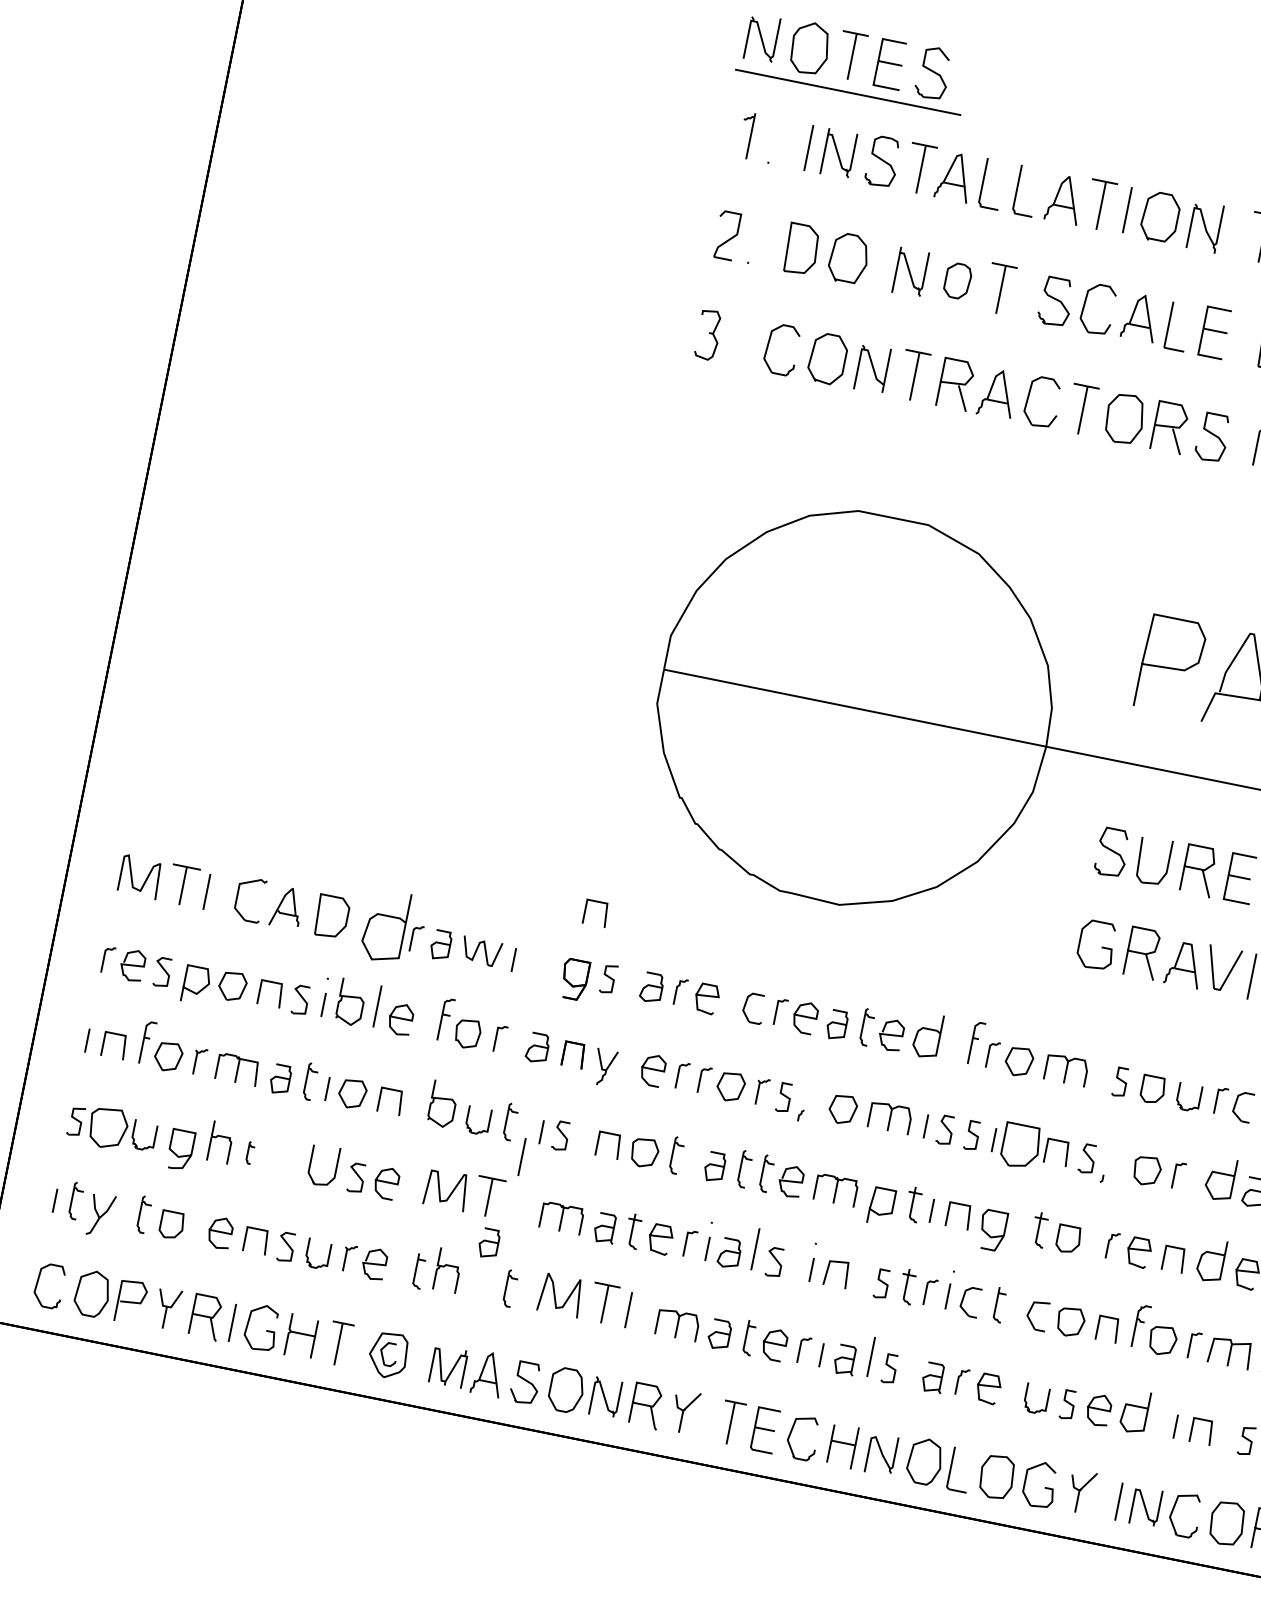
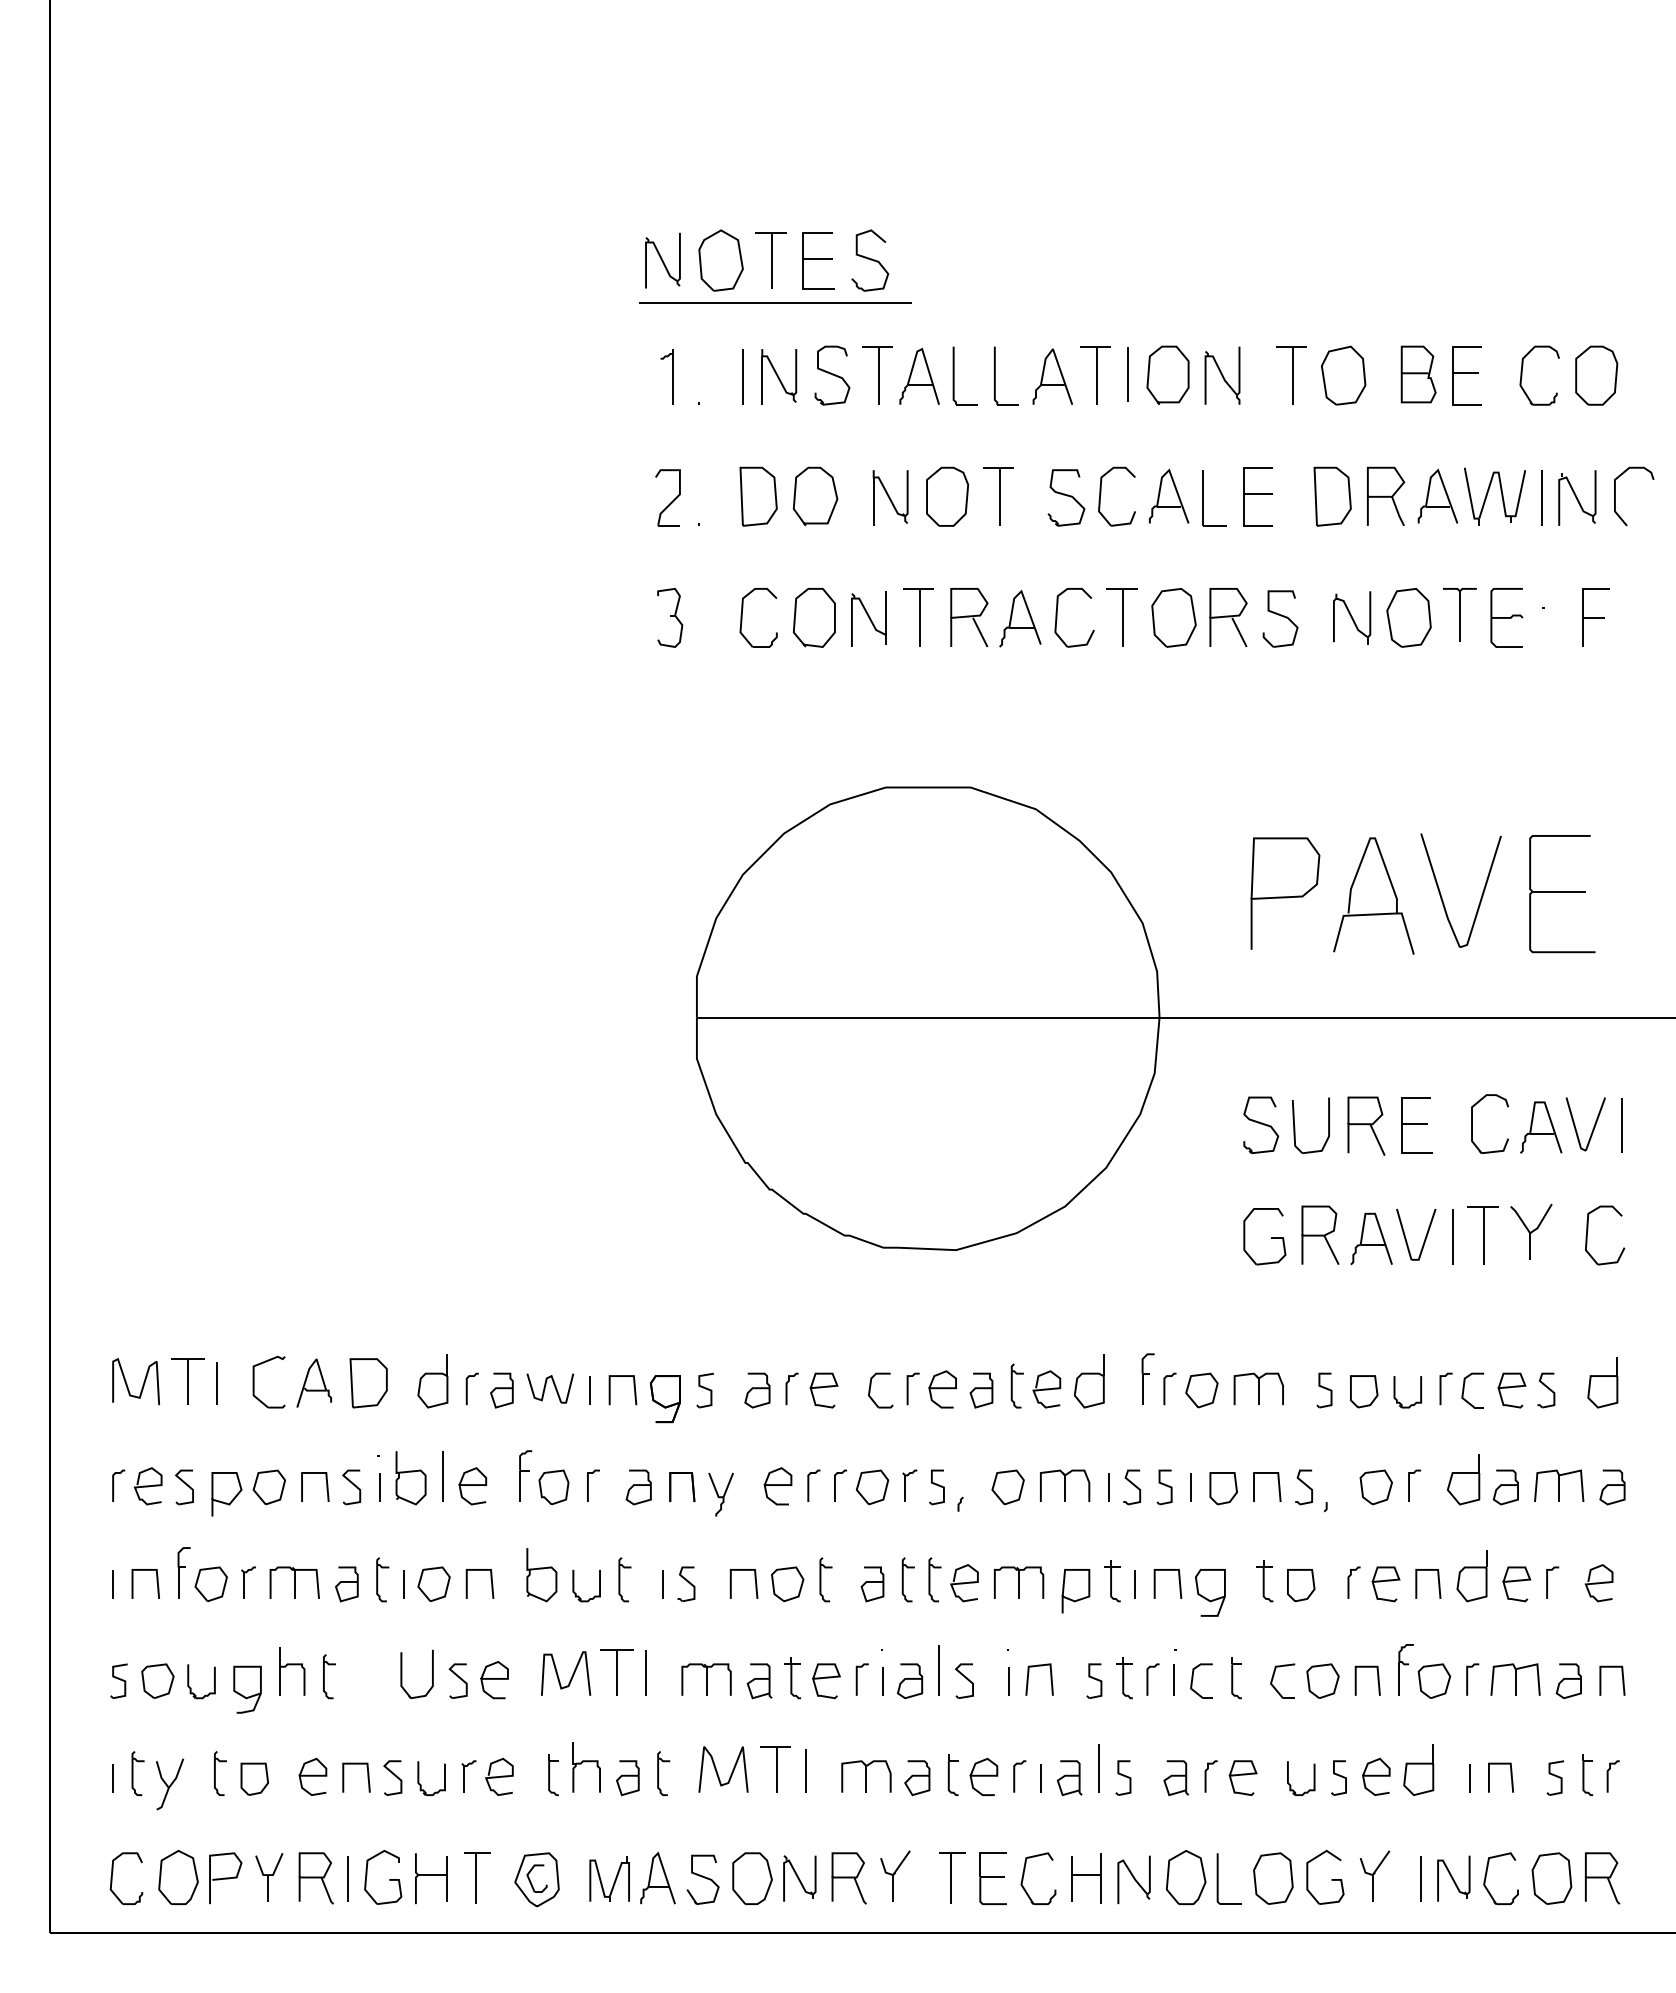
part: (957, 280) -> (947, 496), size x1.43
line: (605, 912) -> (633, 1386), moved
part: (384, 926) -> (432, 1381), size x0.62
part: (107, 1127) -> (157, 1680), size x0.71
part: (1020, 1146) -> (1223, 1488), size x0.62
part: (250, 1152) -> (329, 1676), size x1.67
line: (521, 1156) -> (645, 1672), moved
part: (488, 1243) -> (627, 1778), moved

